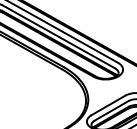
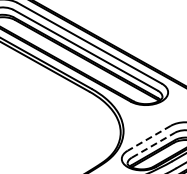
line: (108, 105) -> (149, 138), solid -> dashed
line: (111, 111) -> (153, 145), solid -> dashed

